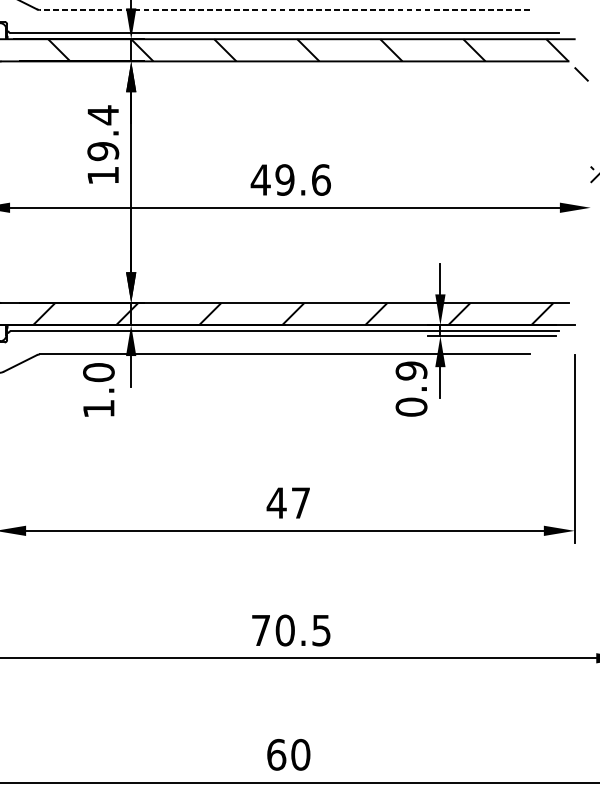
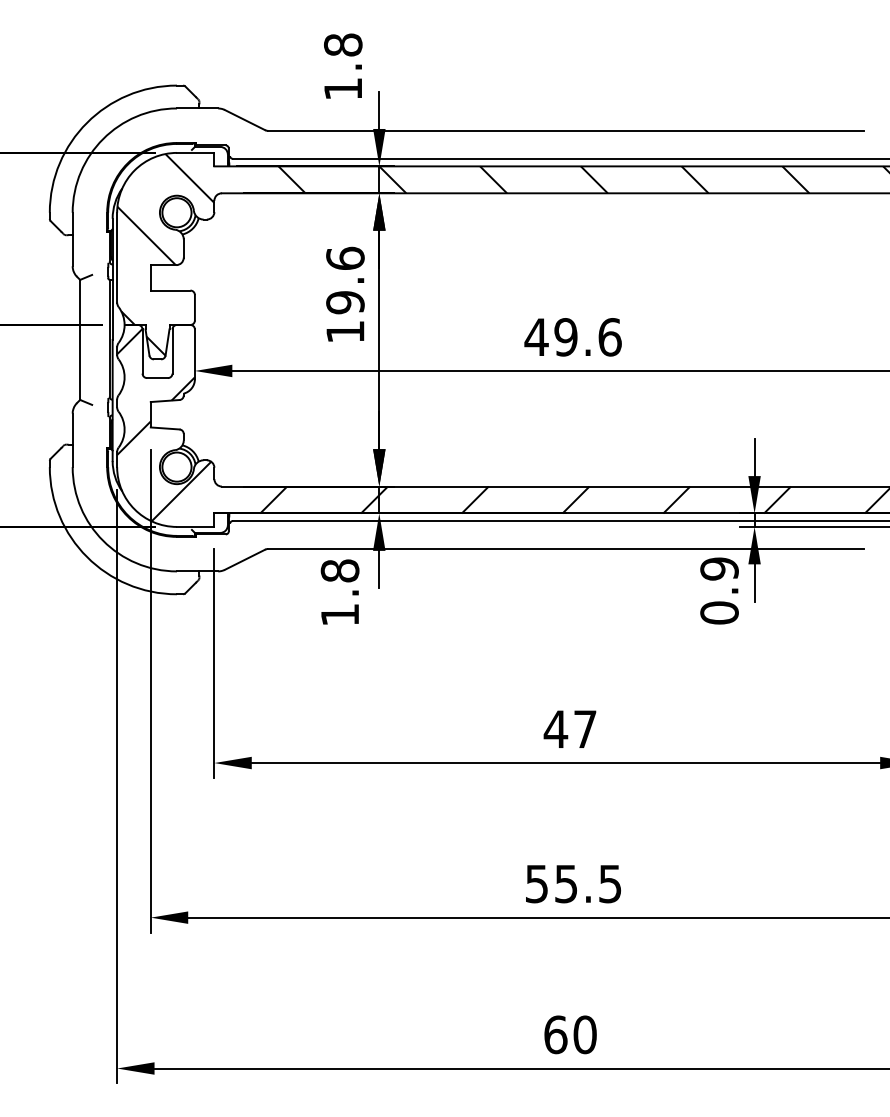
line: (284, 9) -> (565, 130), dashed -> solid
text: (103, 115) -> (345, 258), 19.4 -> 19.6
text: (99, 372) -> (340, 570), 1.0 -> 1.8
text: (273, 630) -> (551, 883), 70.5 -> 55.5

